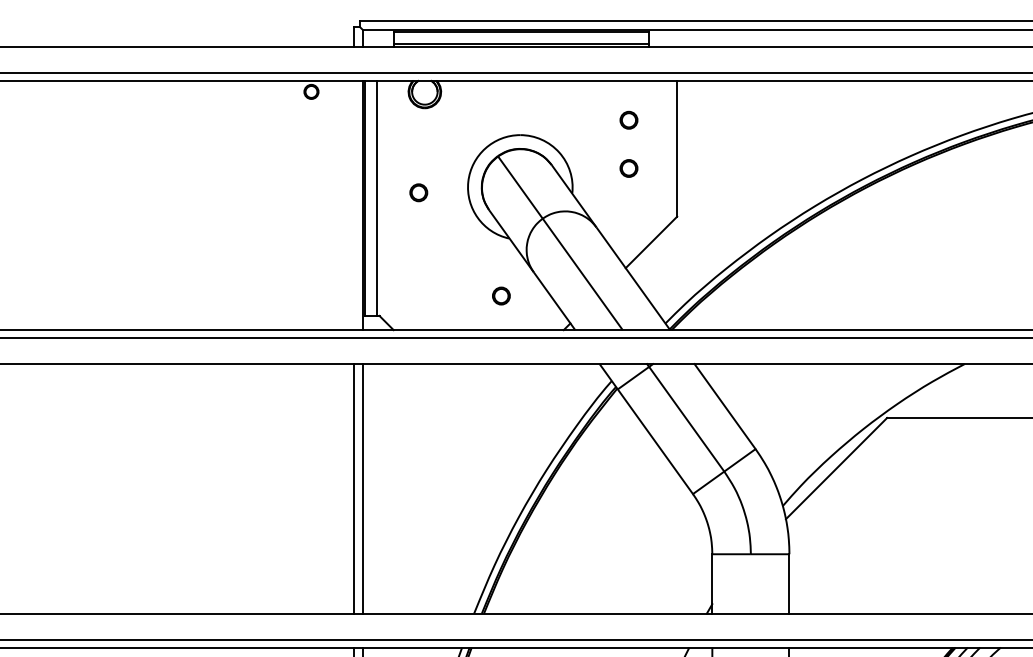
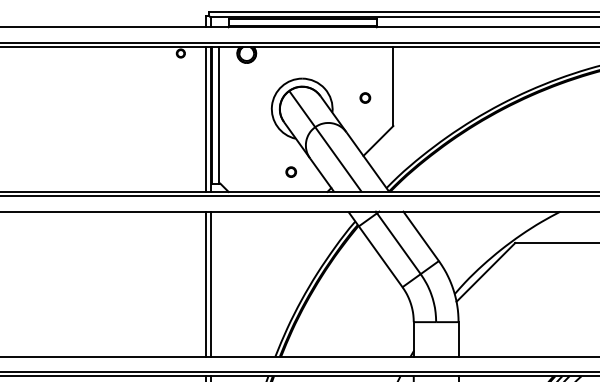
part: (629, 119) -> (365, 69), removed
part: (417, 191) -> (242, 111), removed
line: (353, 203) -> (205, 118), added

